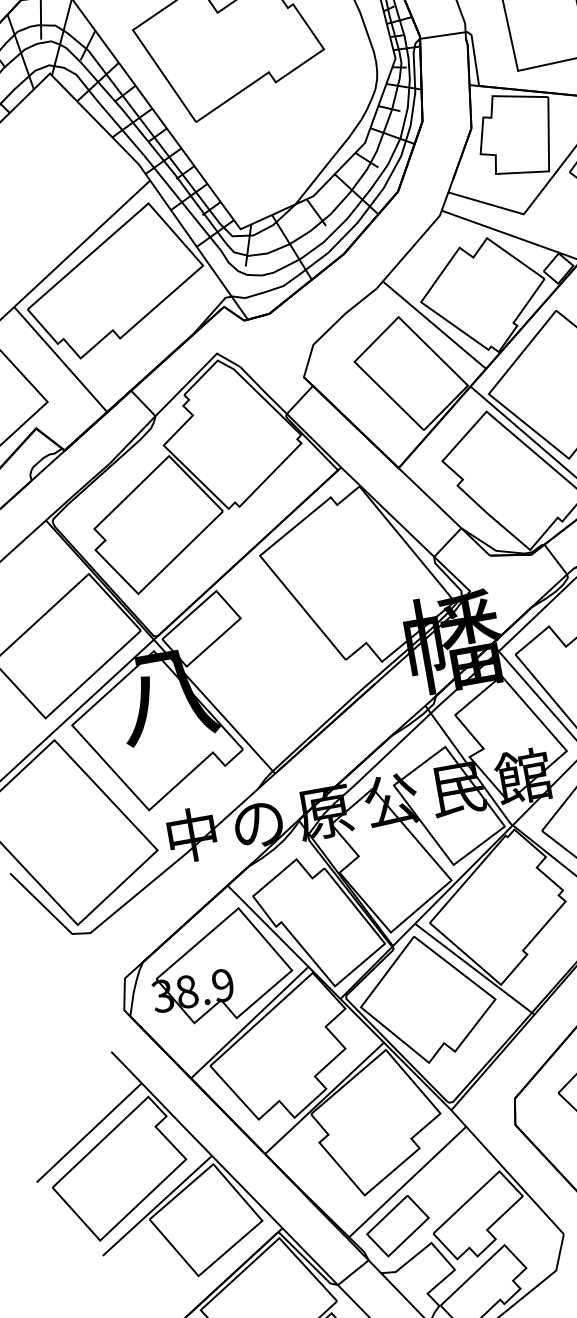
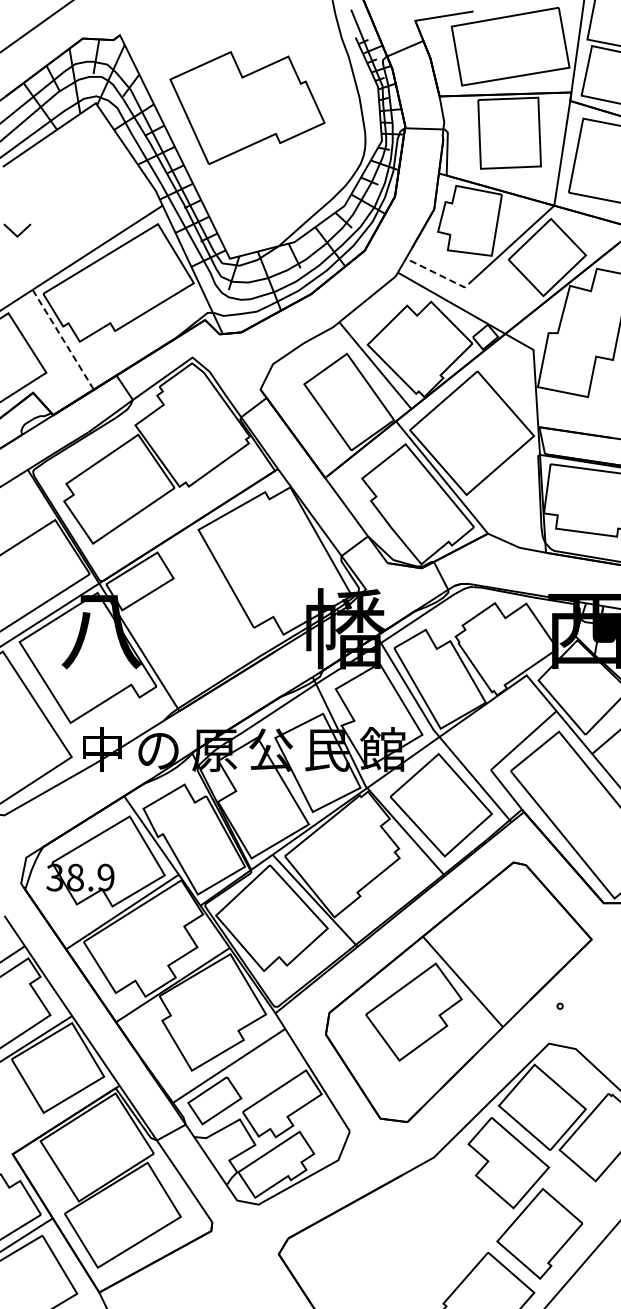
line: (492, 205) -> (440, 275), solid -> dashed
line: (62, 360) -> (64, 340), solid -> dashed

